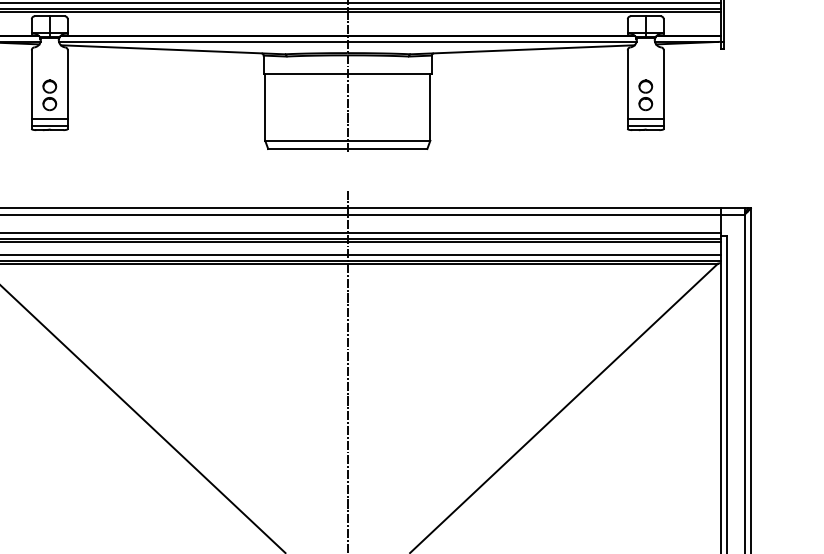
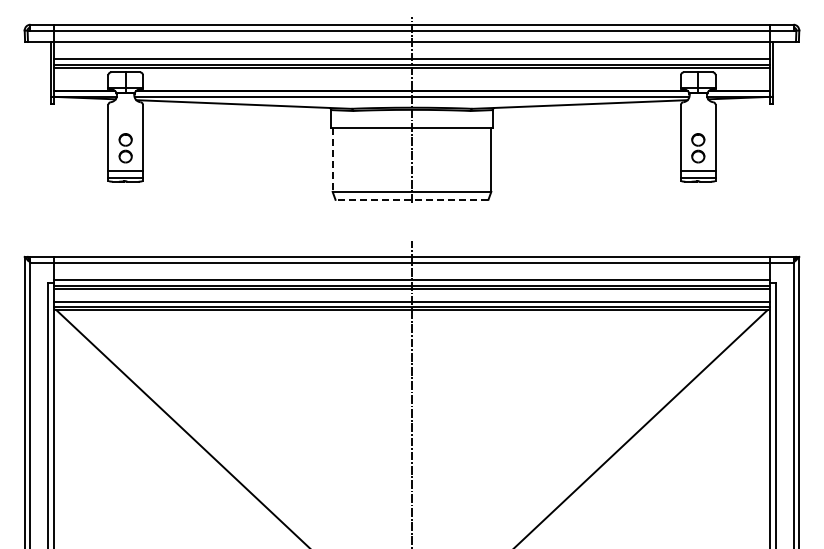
line: (265, 108) -> (332, 160), solid -> dashed
line: (347, 148) -> (411, 199), solid -> dashed

